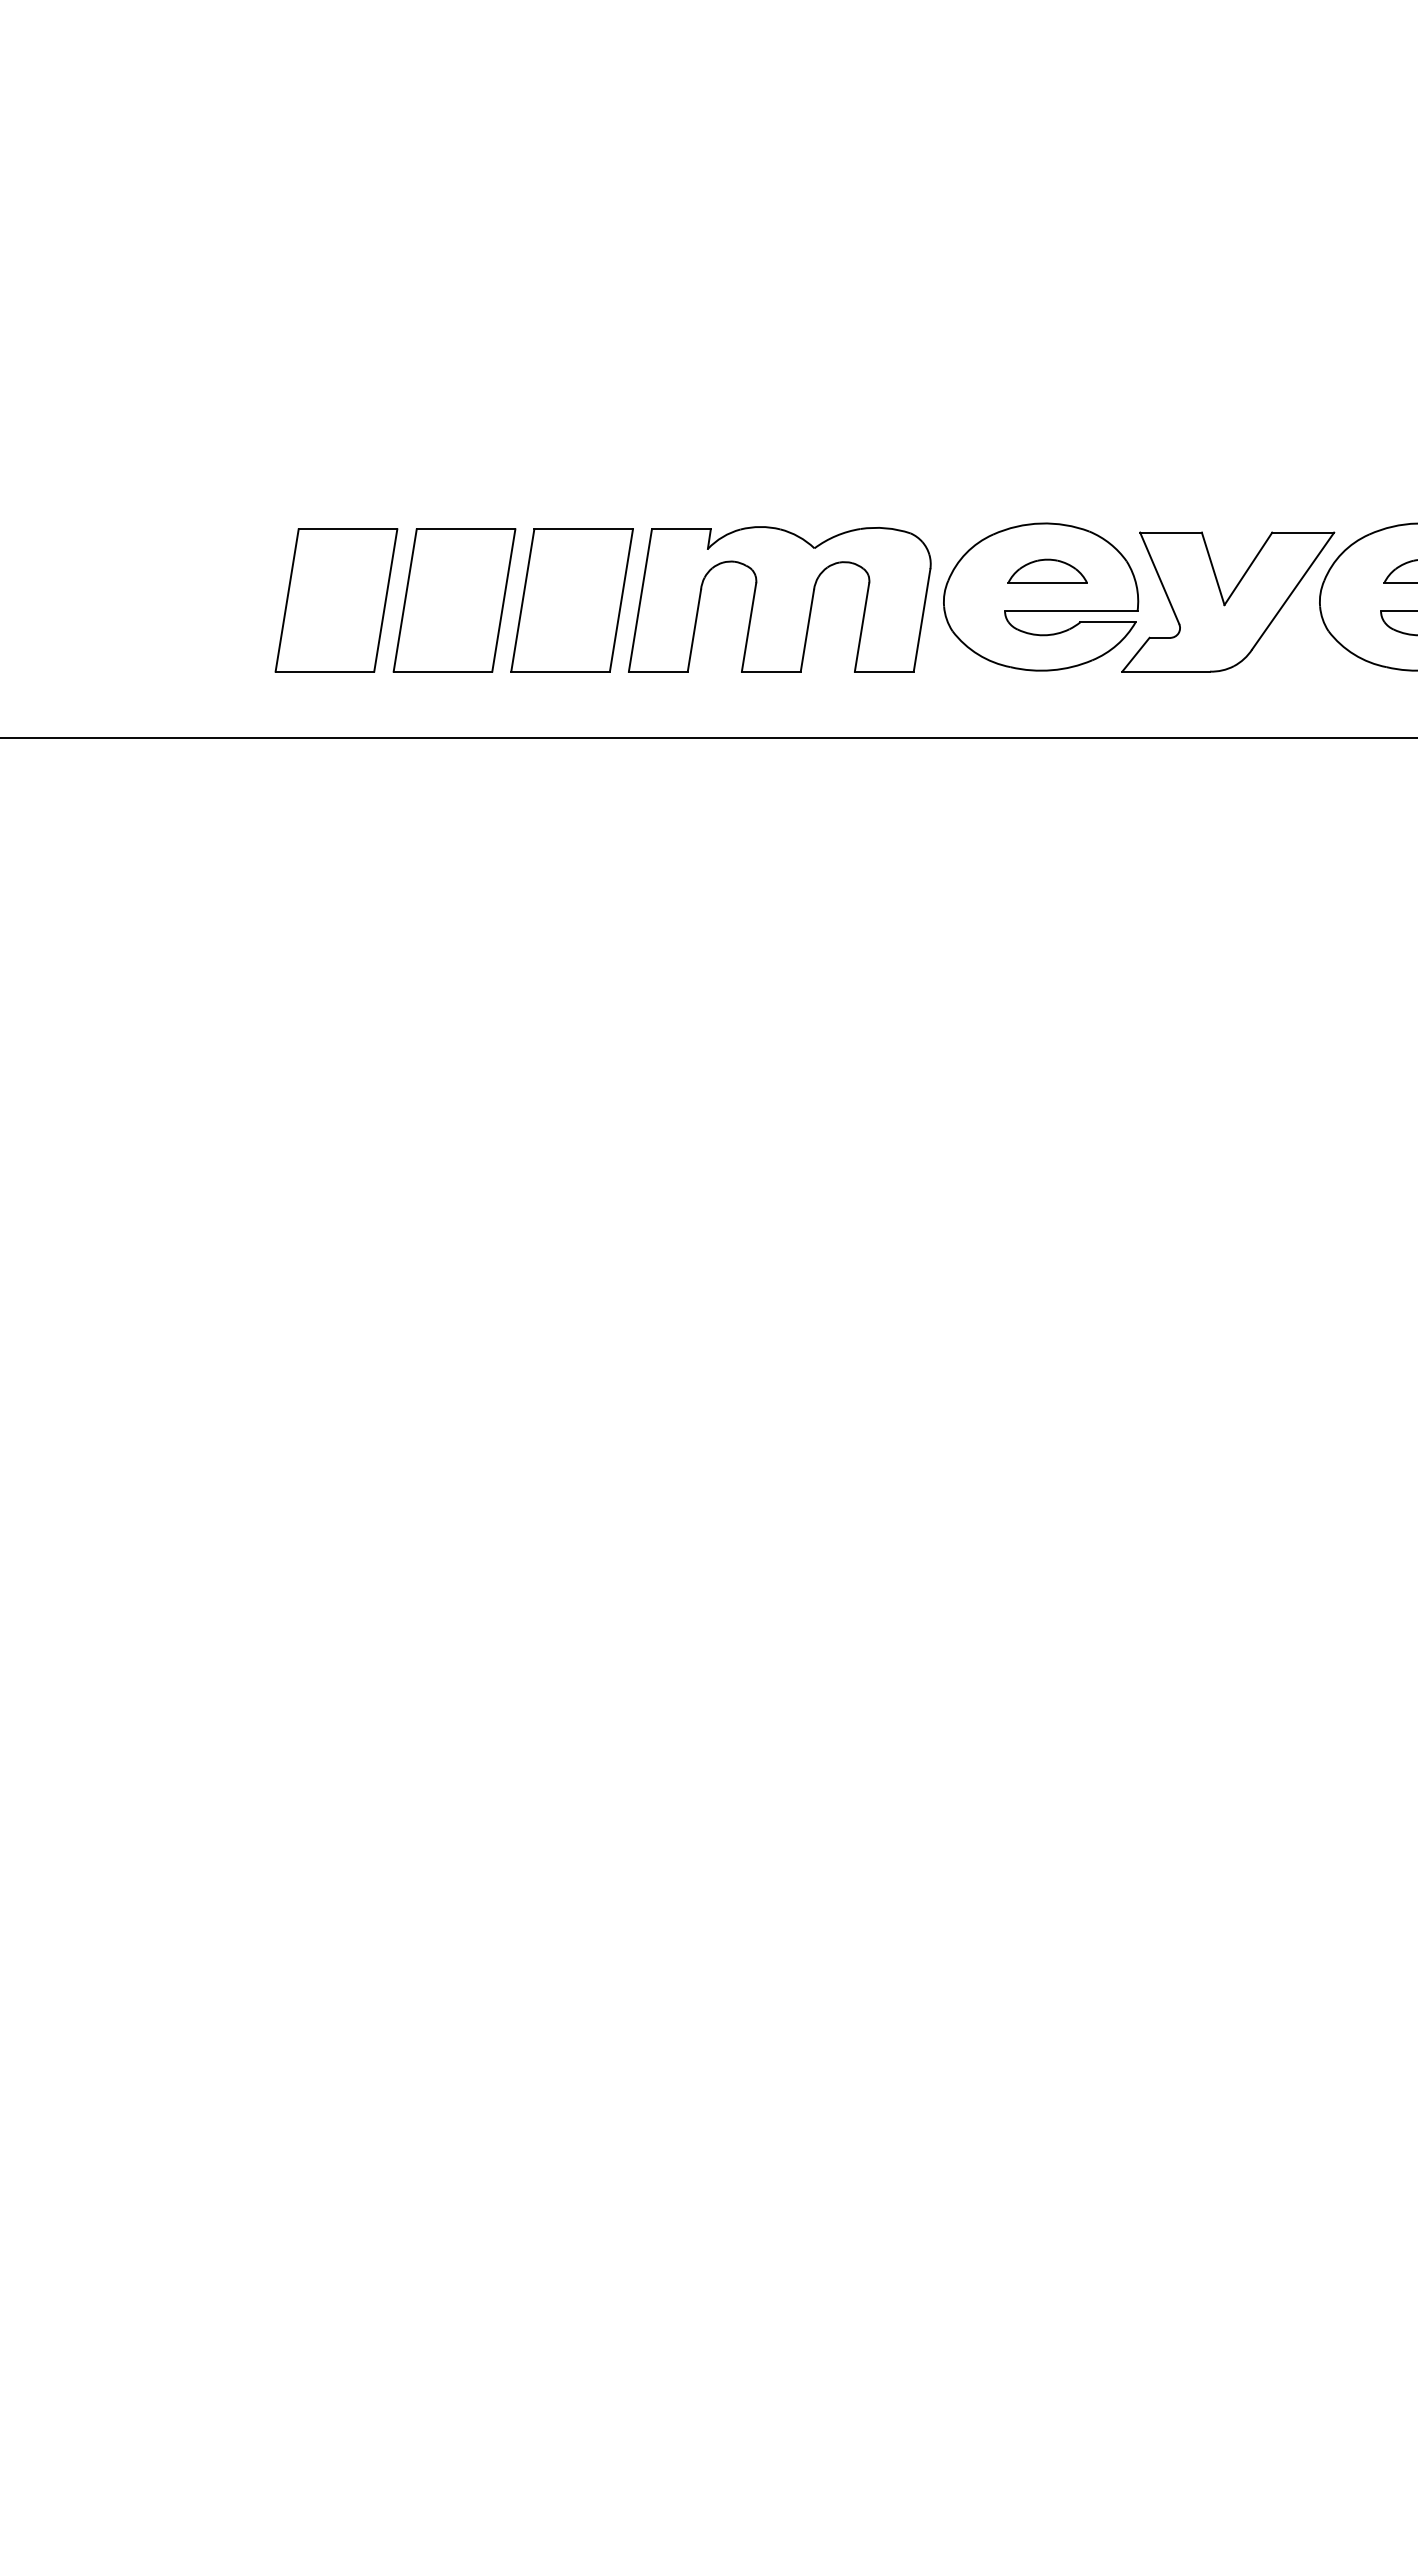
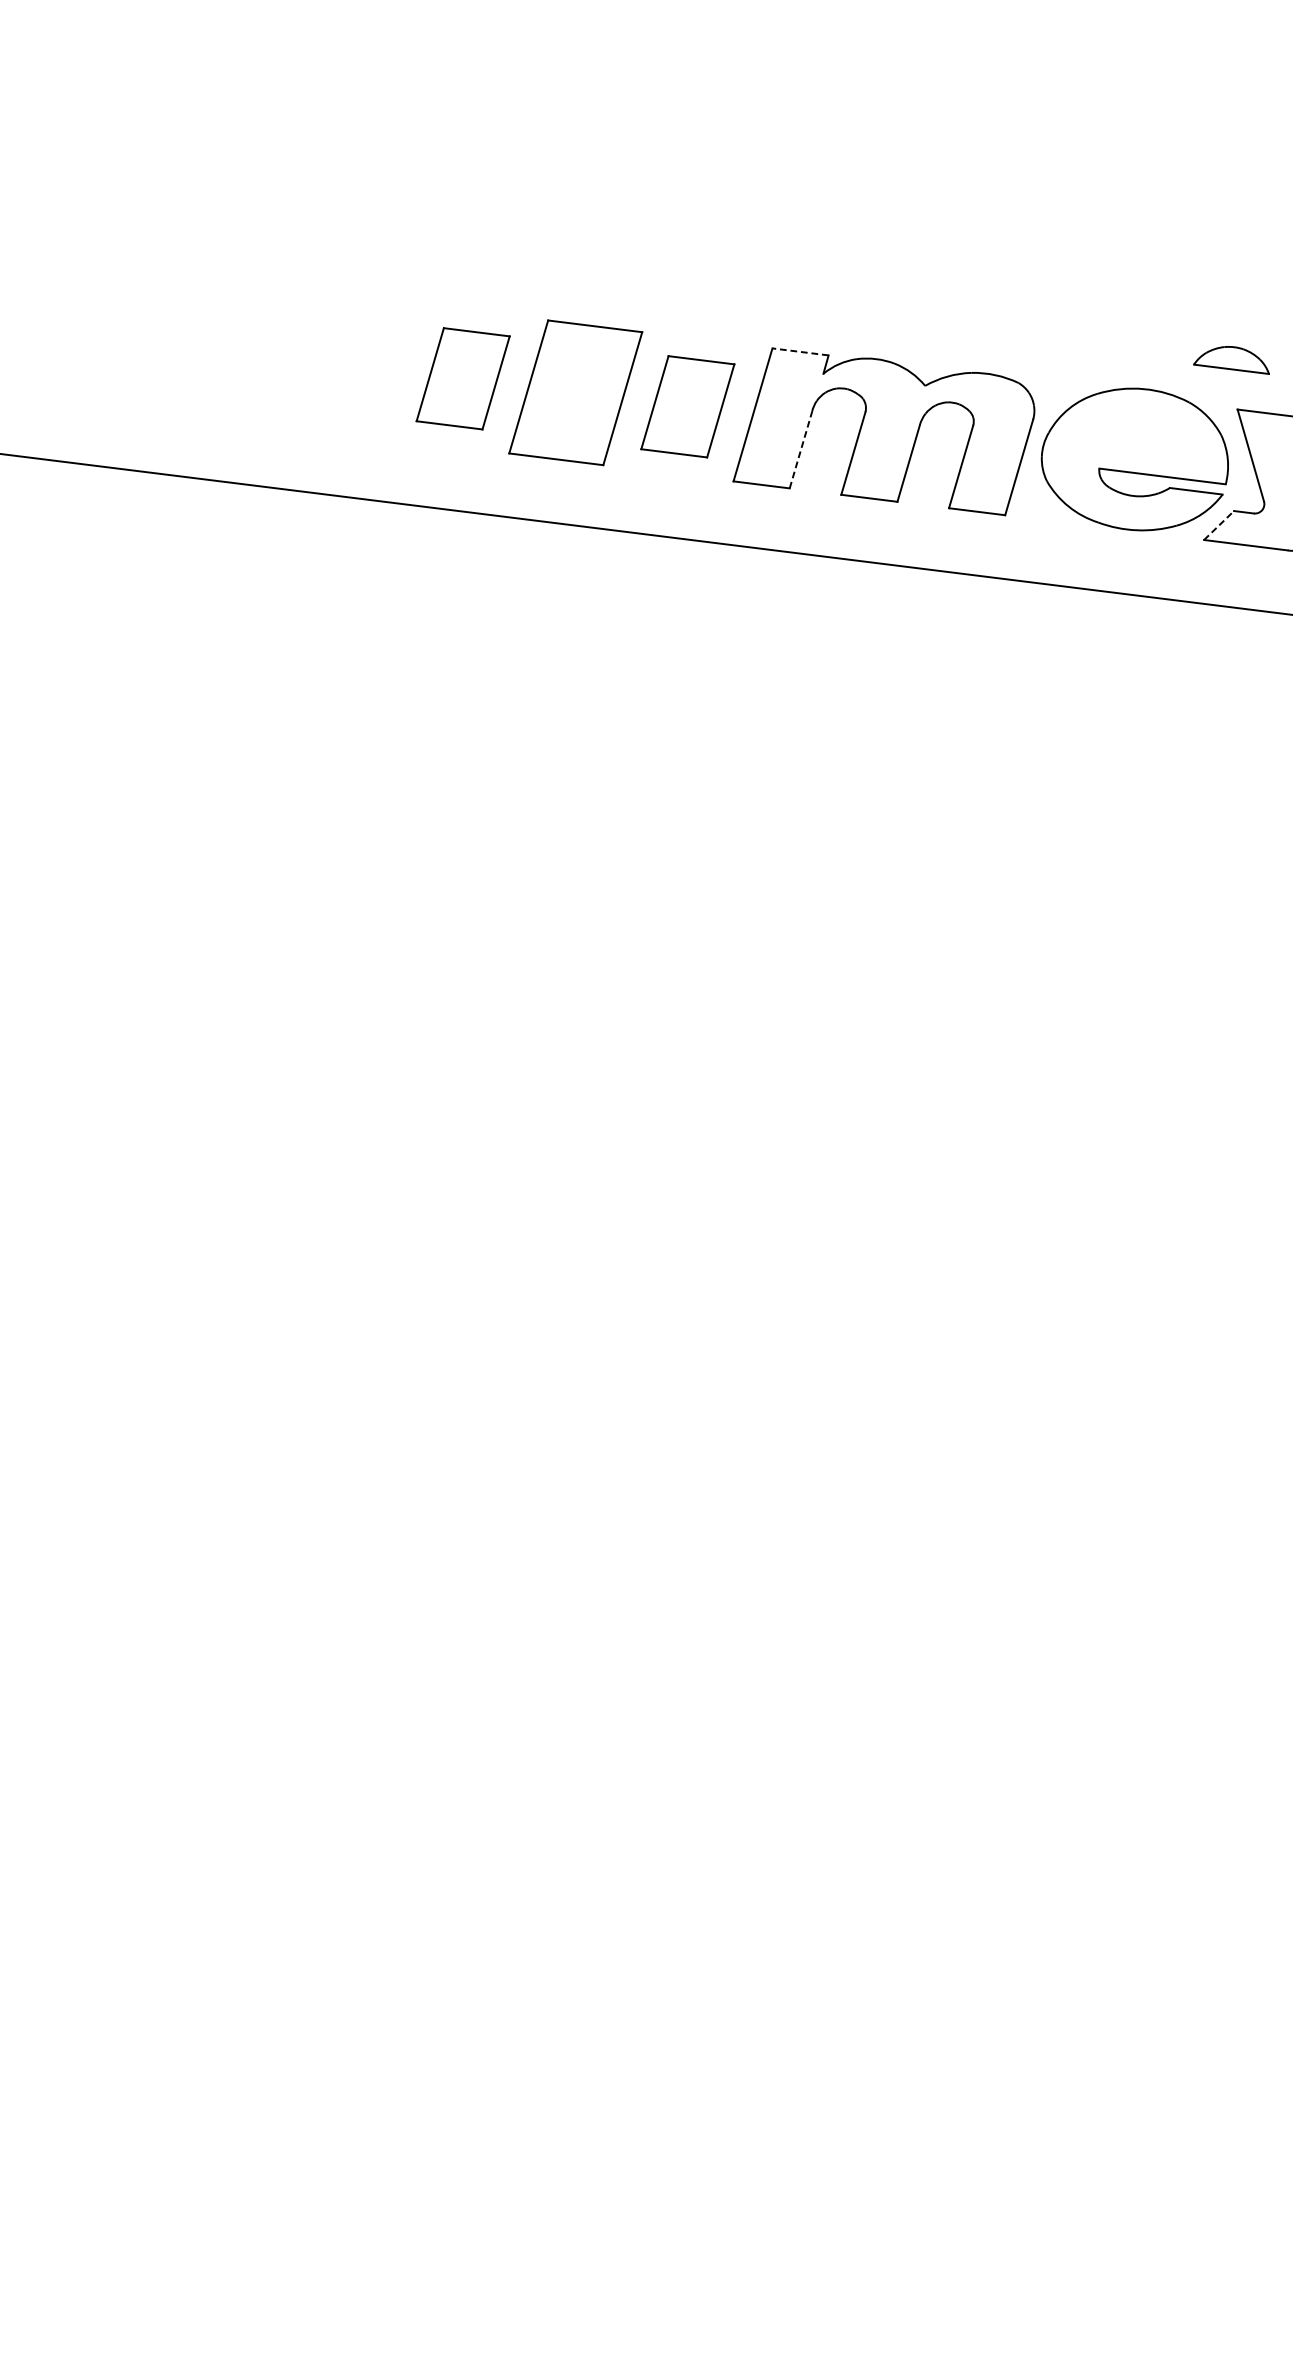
line: (680, 529) -> (799, 351), solid -> dashed
part: (1047, 570) -> (1232, 357), moved
part: (336, 600) -> (463, 378), size x0.7
part: (571, 600) -> (687, 406), size x0.7
line: (694, 630) -> (801, 449), solid -> dashed
line: (1135, 654) -> (1218, 525), solid -> dashed

